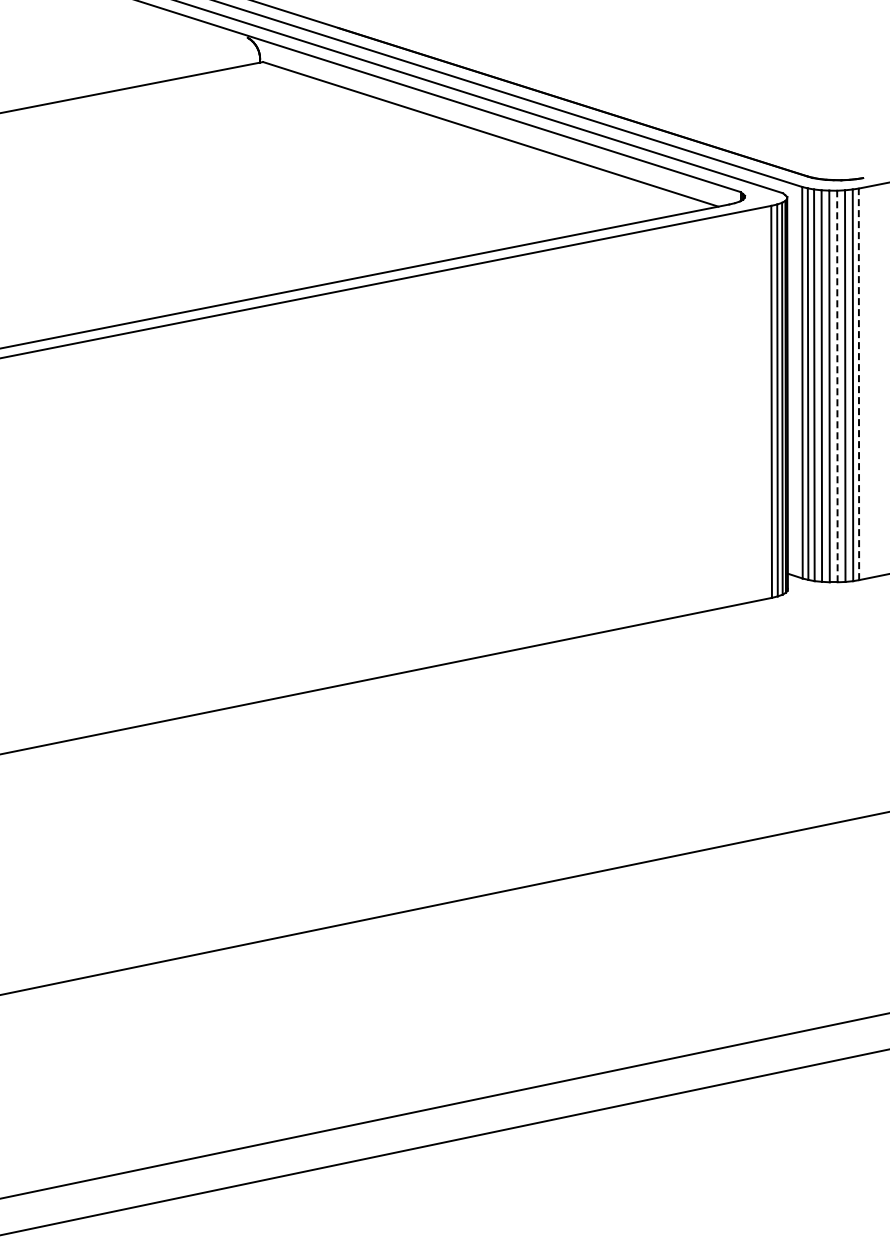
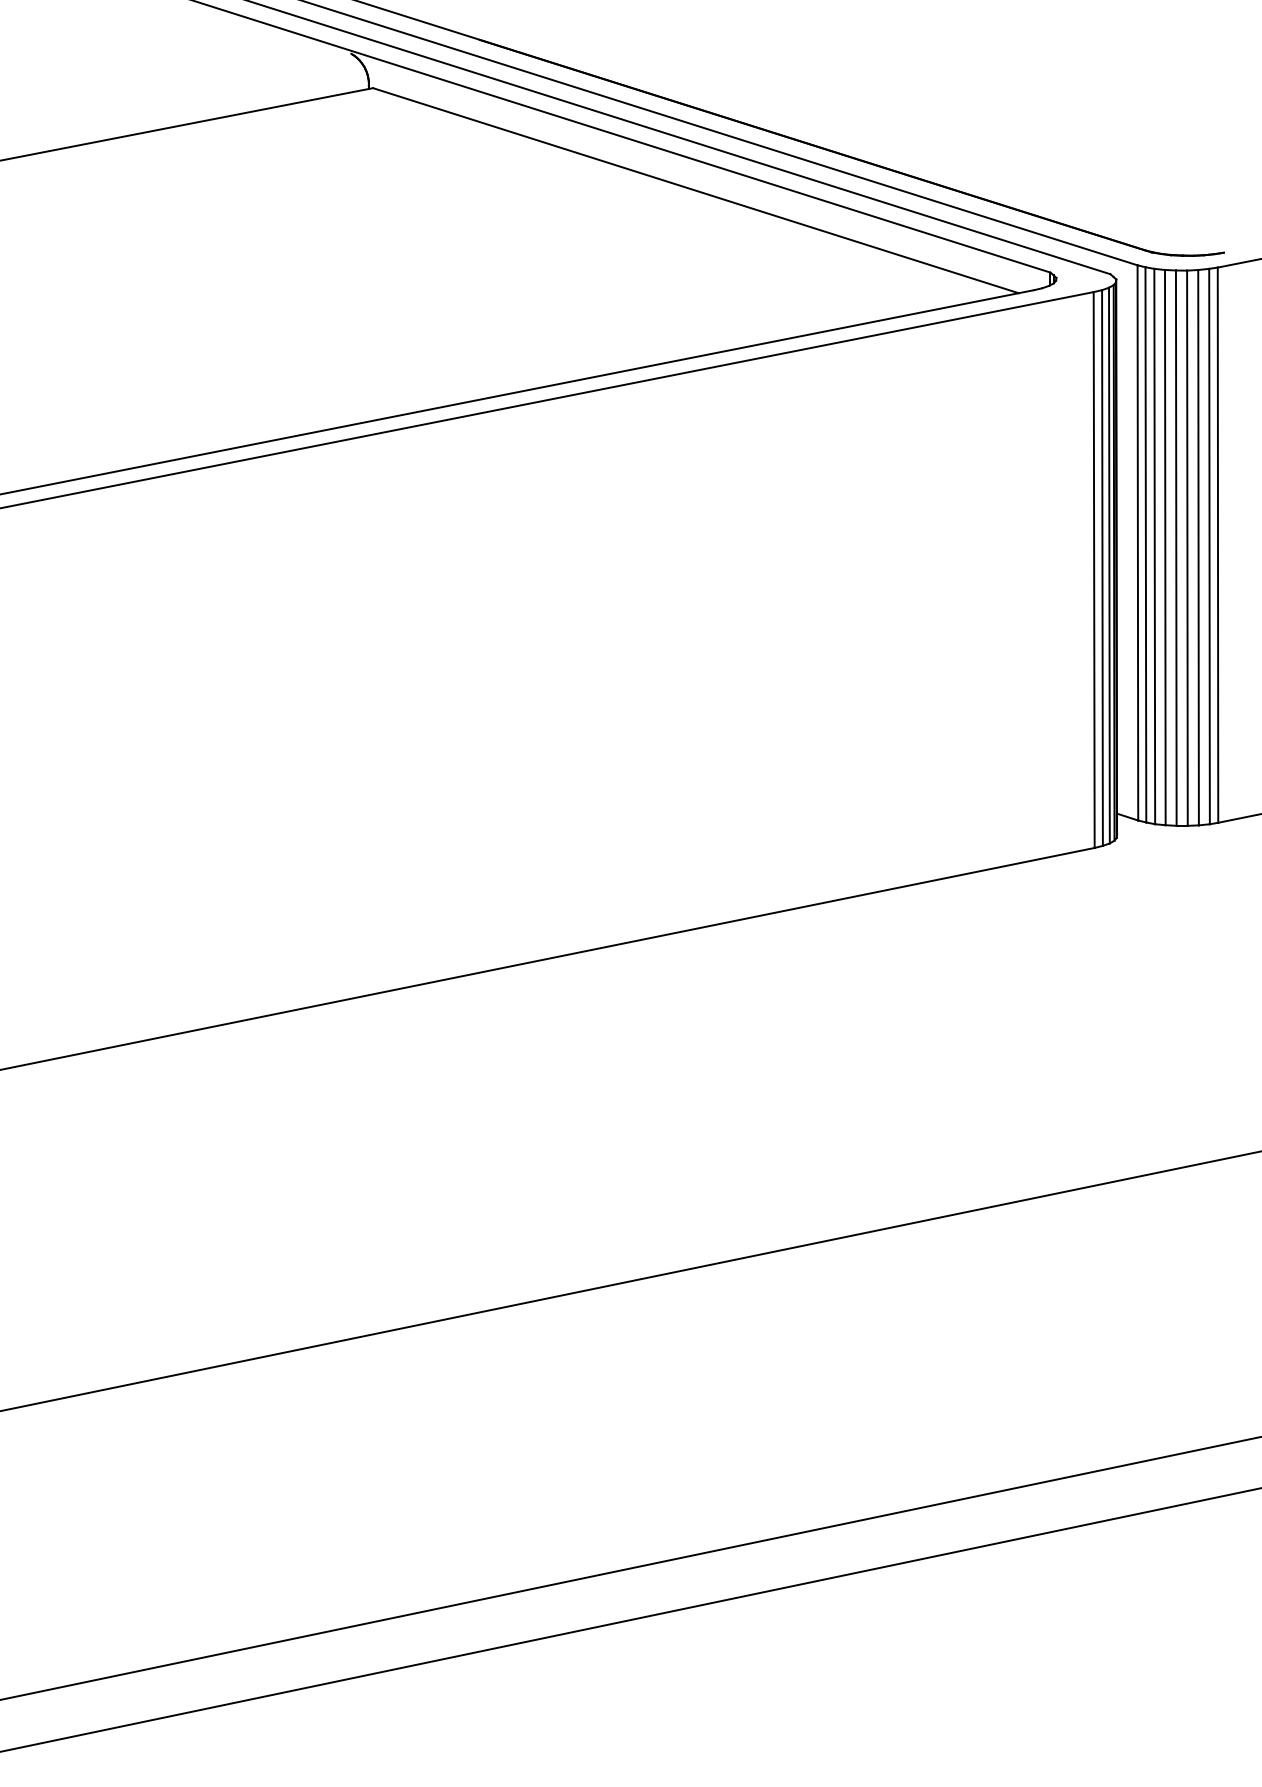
line: (858, 384) -> (1217, 545), dashed -> solid
line: (837, 386) -> (1187, 548), dashed -> solid

